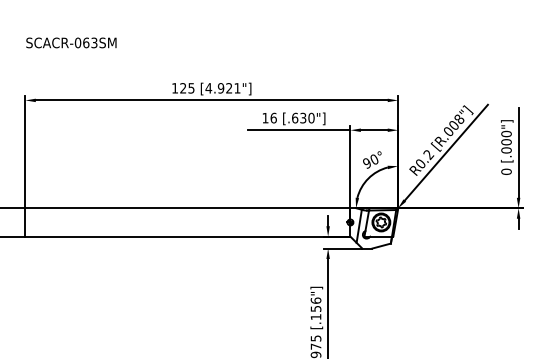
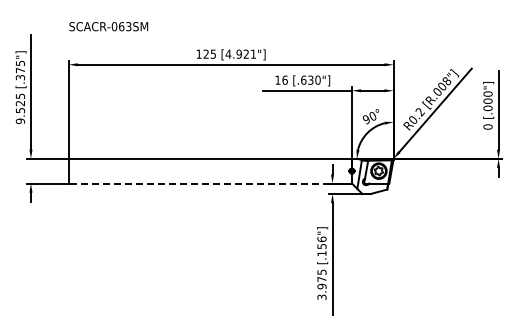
text: (71, 42) -> (108, 26), moved
line: (188, 236) -> (210, 183), solid -> dashed

